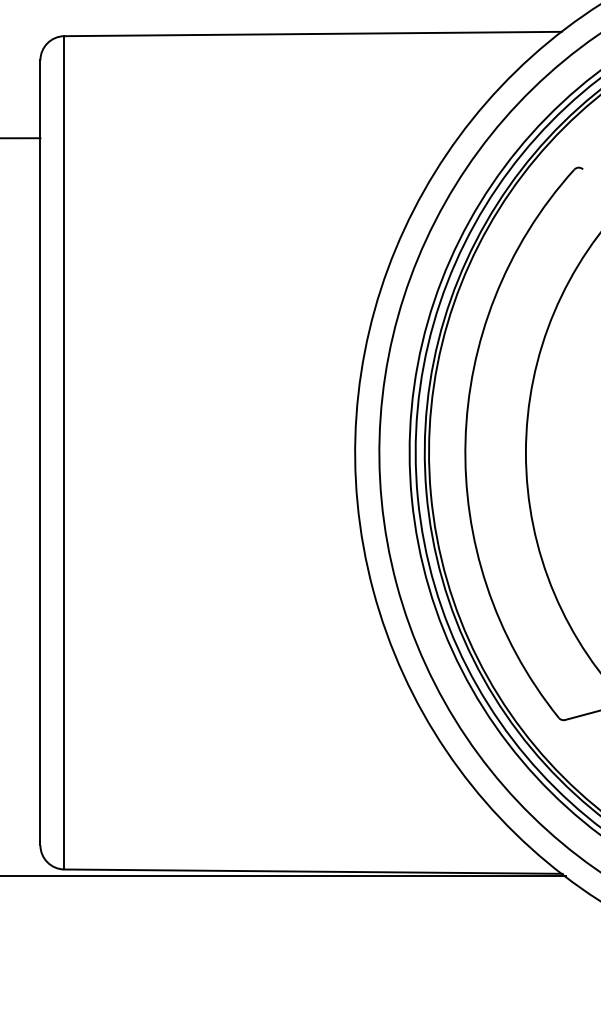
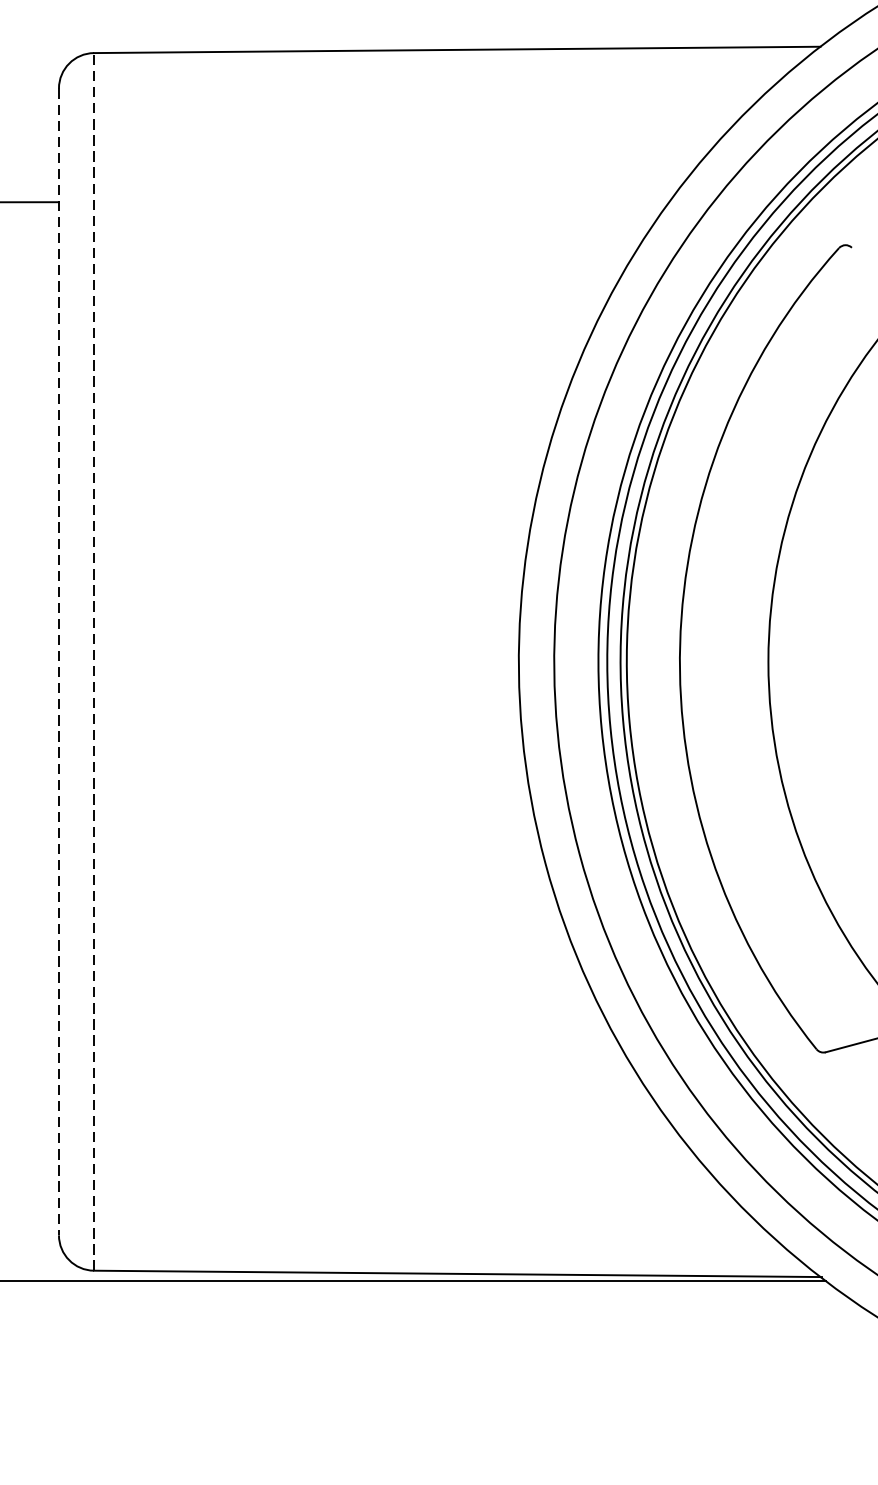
line: (64, 452) -> (94, 661), solid -> dashed
line: (40, 453) -> (59, 662), solid -> dashed

